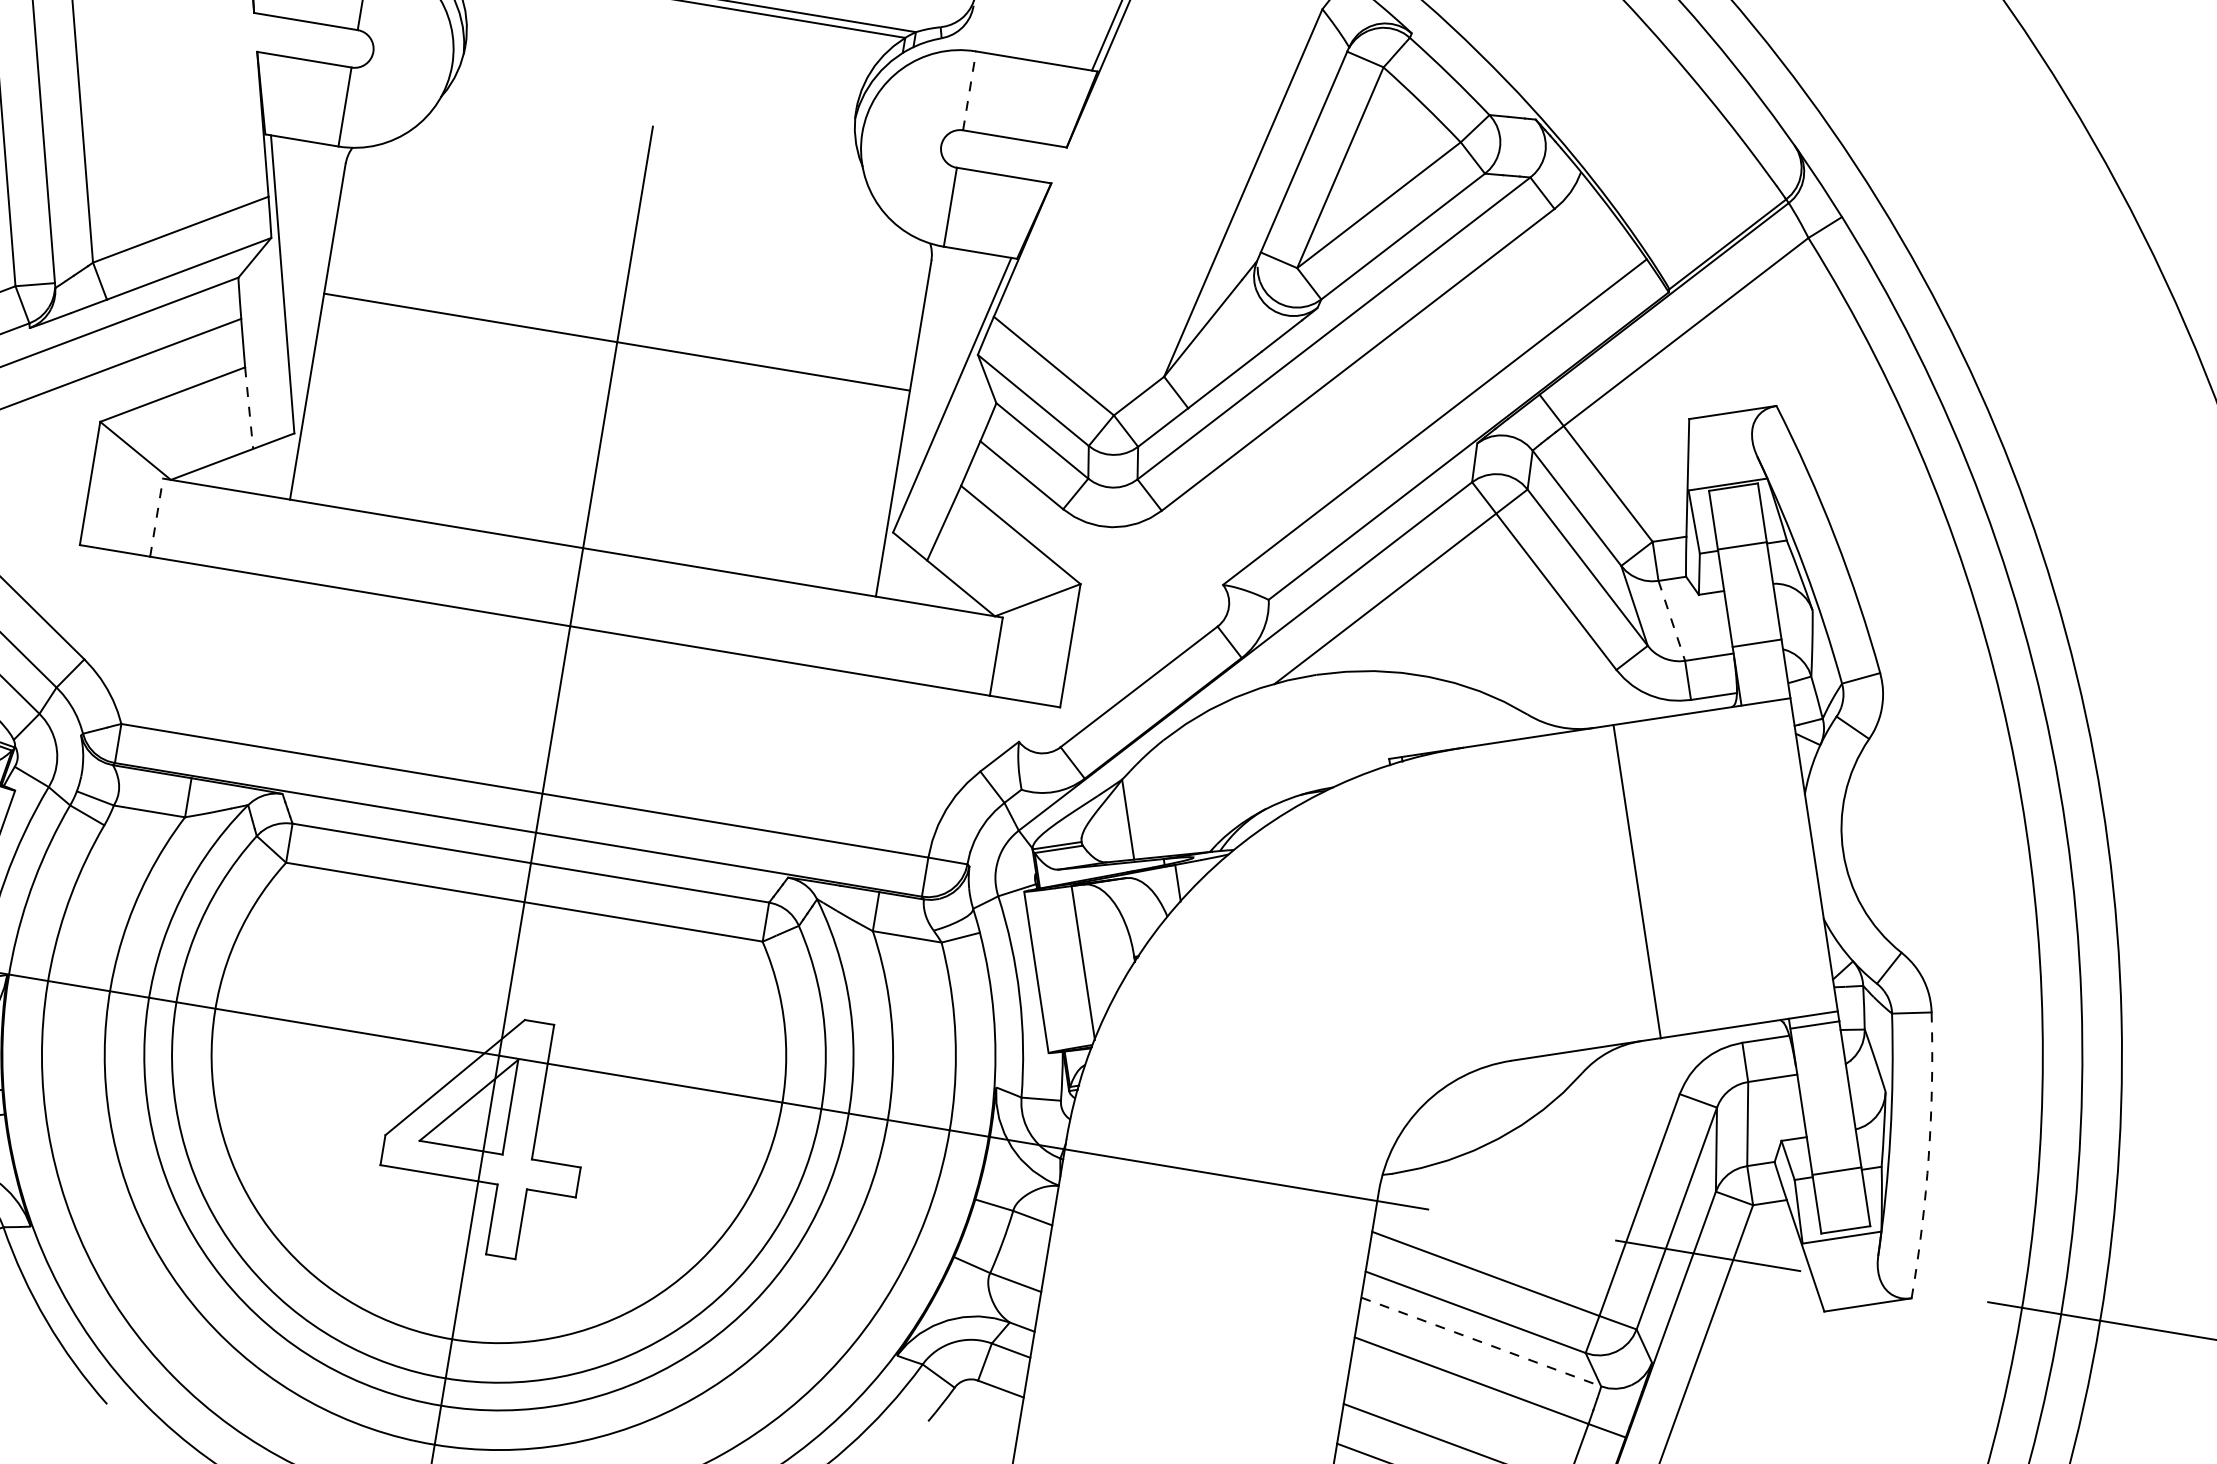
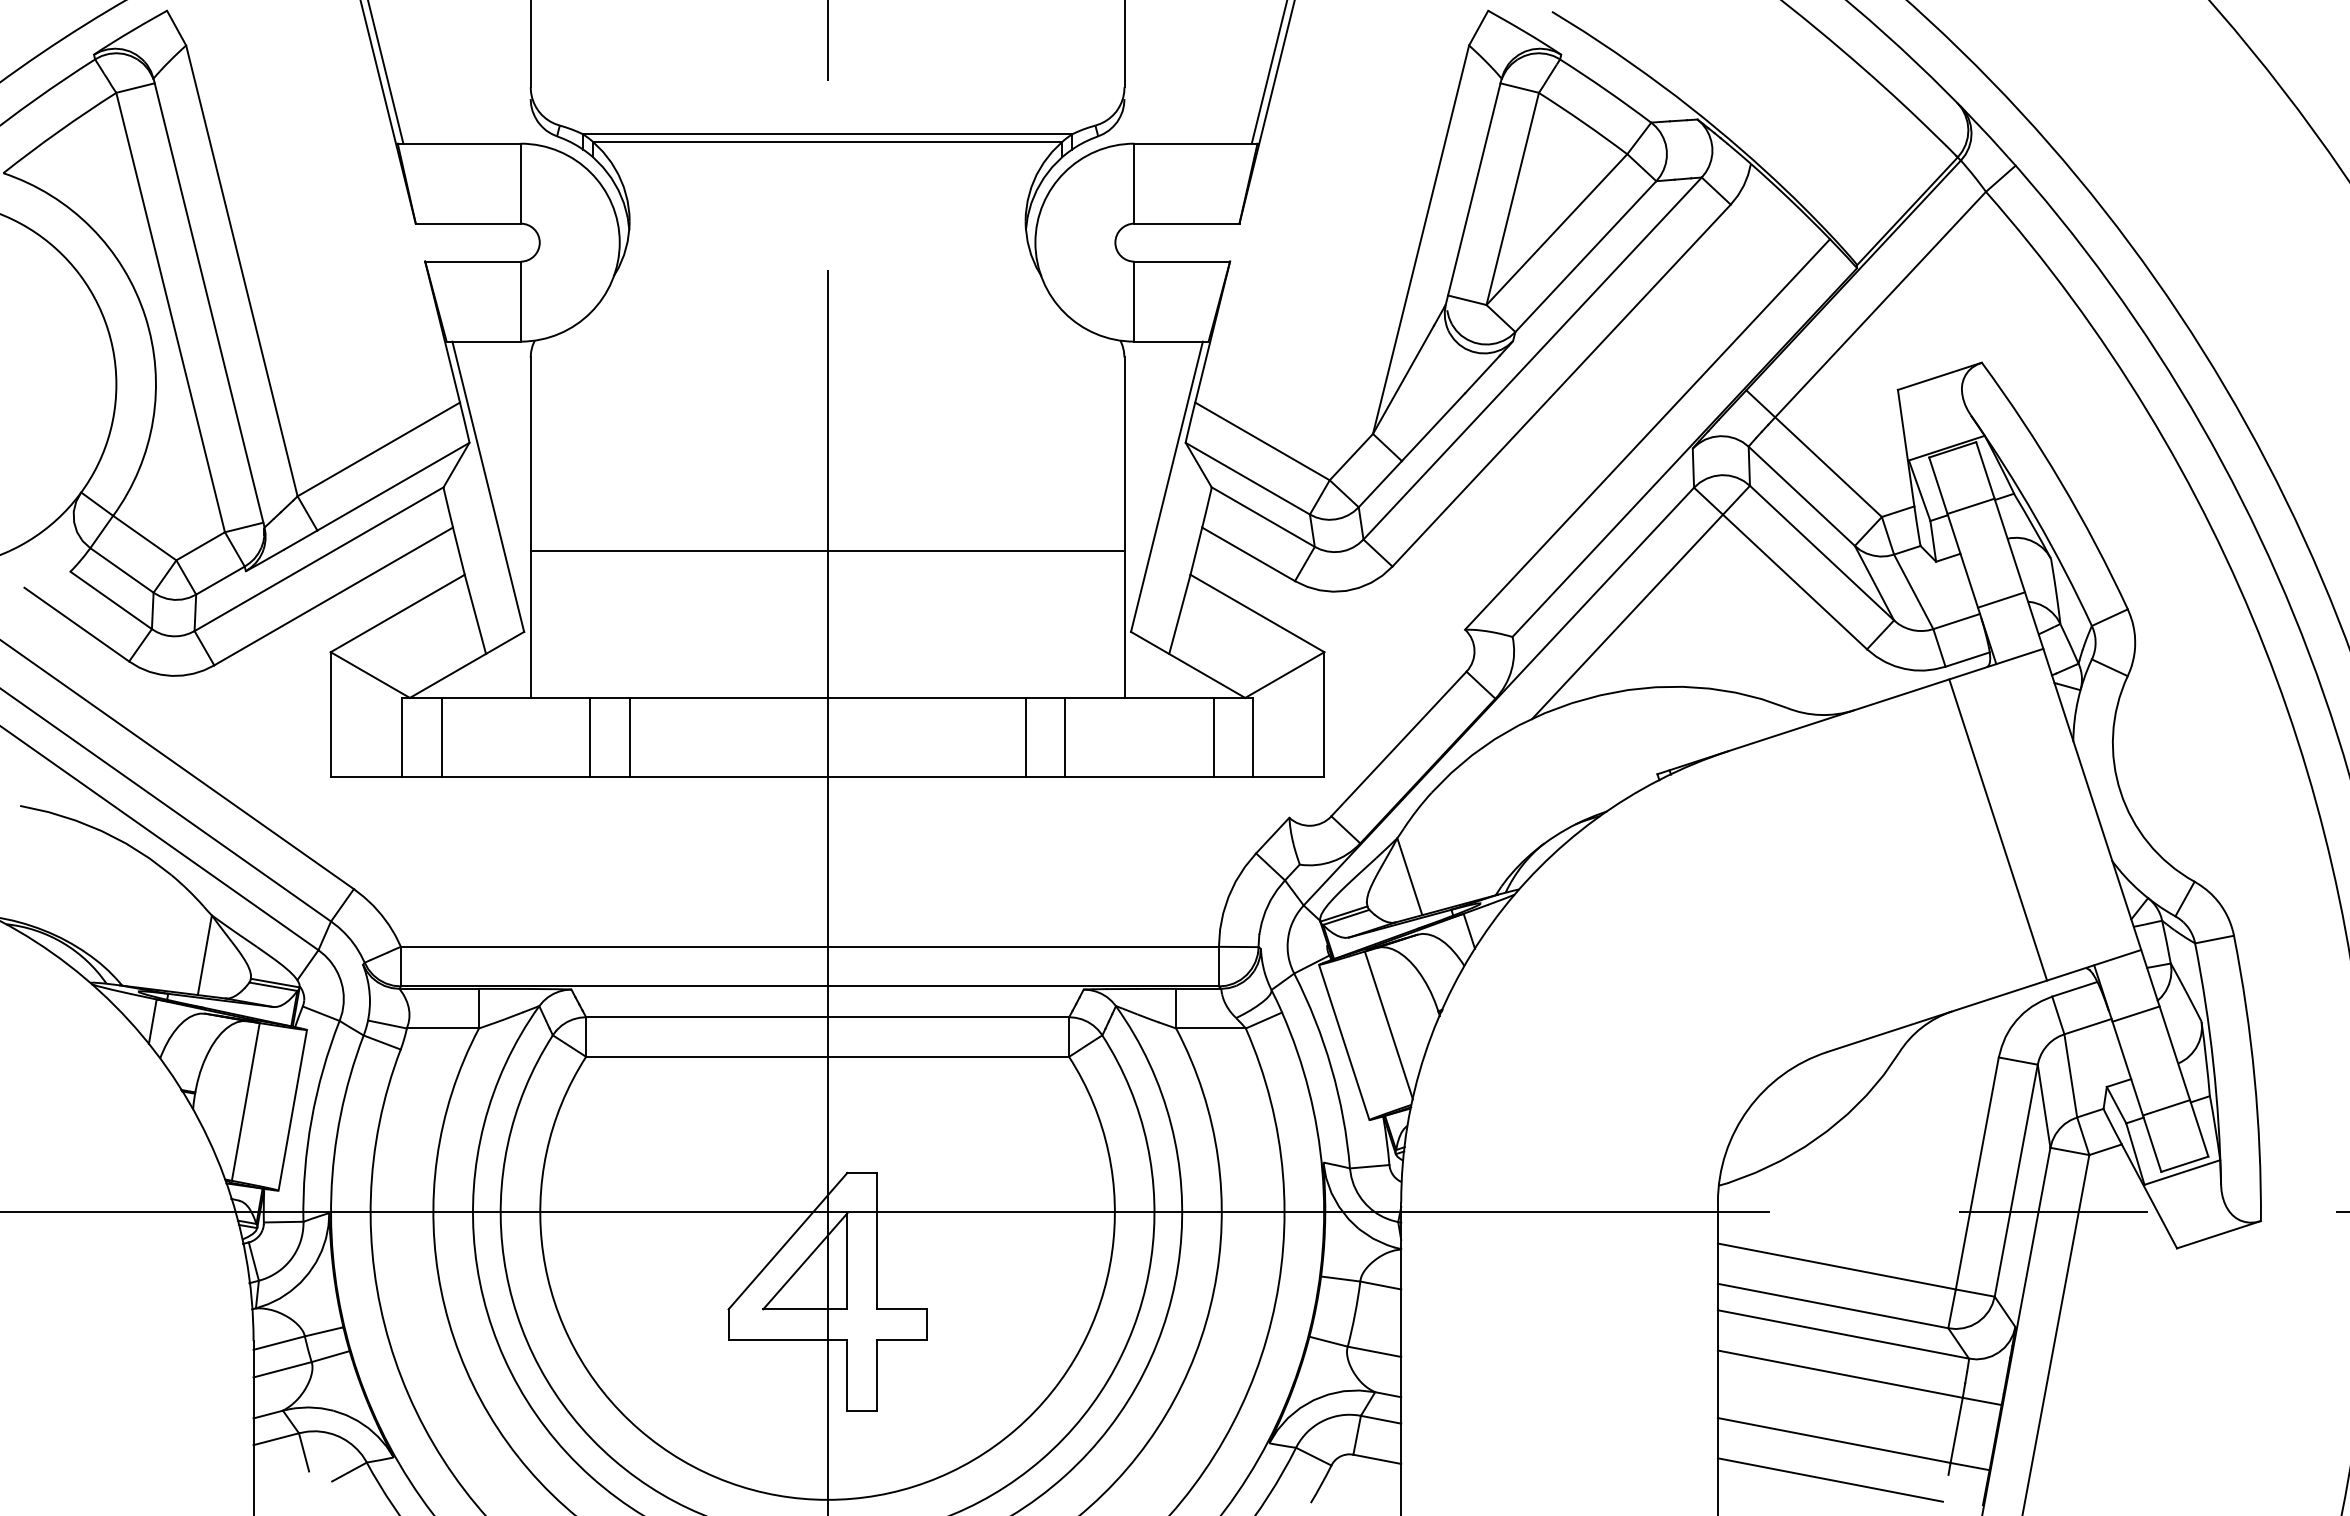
line: (969, 90) -> (1134, 183), dashed -> solid
line: (616, 342) -> (827, 551), moved
line: (249, 408) -> (475, 614), dashed -> solid
line: (157, 517) -> (402, 737), dashed -> solid
line: (195, 524) -> (441, 737), added
line: (342, 548) -> (590, 737), added
line: (381, 554) -> (629, 737), added
line: (771, 619) -> (1025, 737), added
line: (1671, 621) -> (1913, 592), dashed -> solid
line: (811, 626) -> (1065, 737), added
line: (957, 650) -> (1213, 737), added
line: (1637, 881) -> (1998, 829), moved
line: (1814, 1024) -> (2135, 1013), moved
arc: (1928, 1155) -> (2254, 1077), dashed -> solid
line: (1481, 1342) -> (1843, 1334), dashed -> solid

